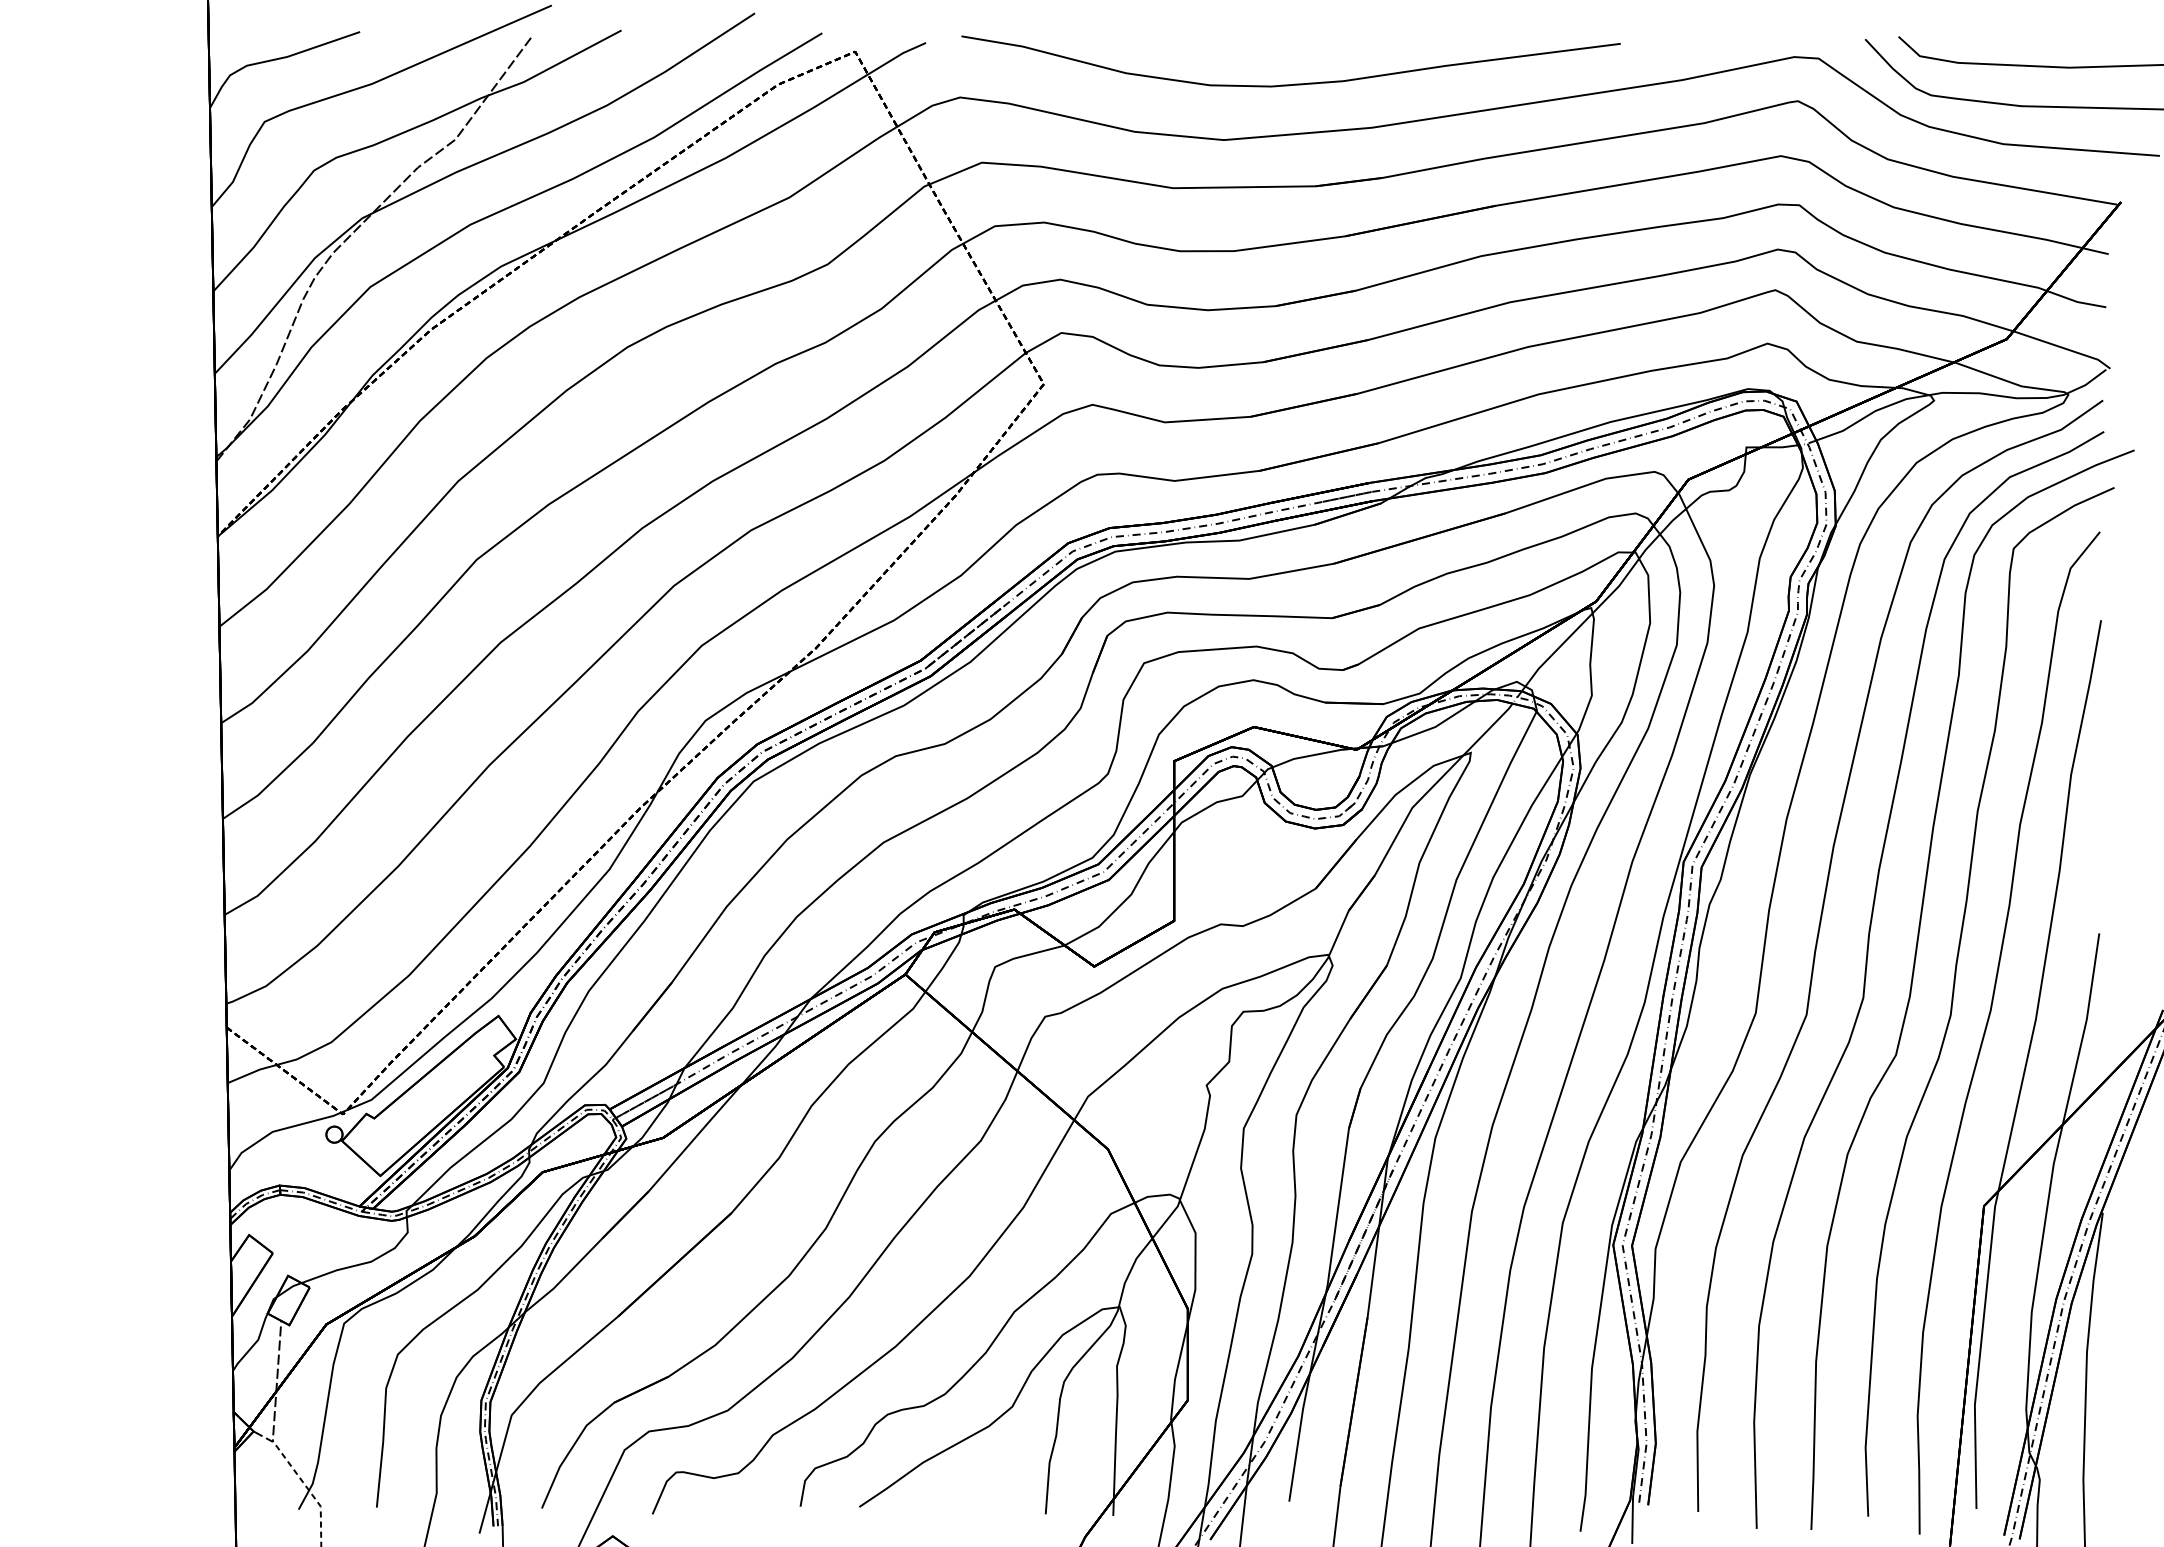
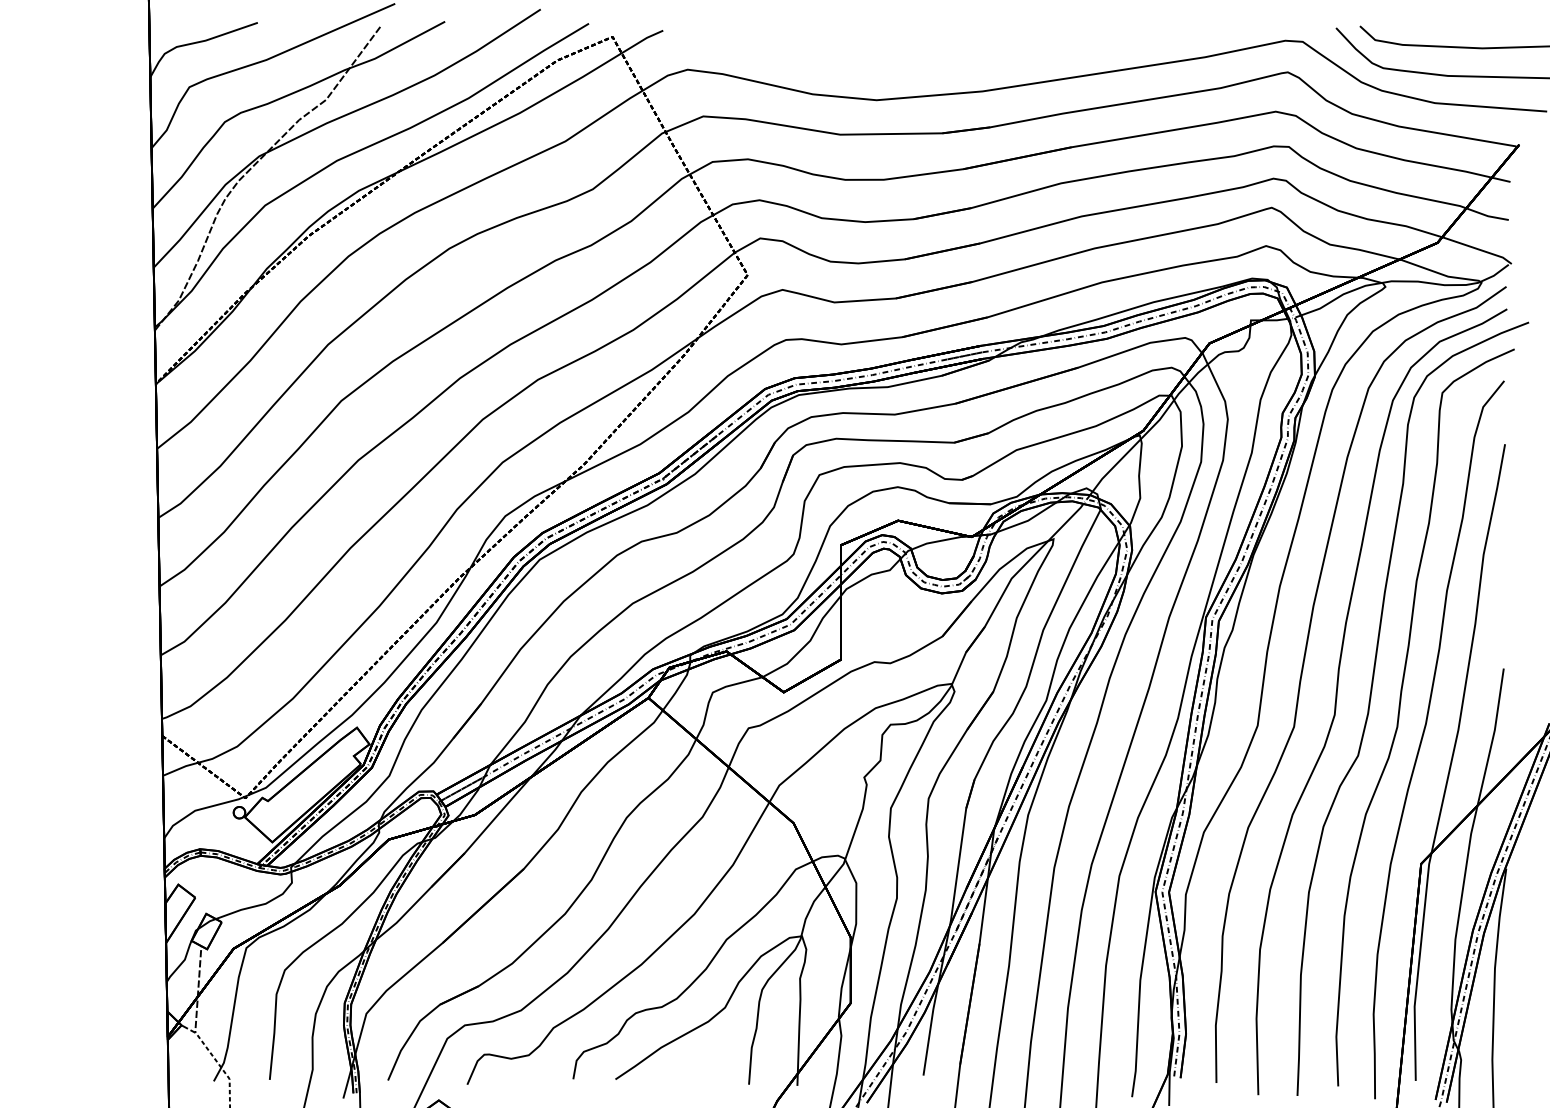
curve: (1290, 83) -> (924, 59), removed

